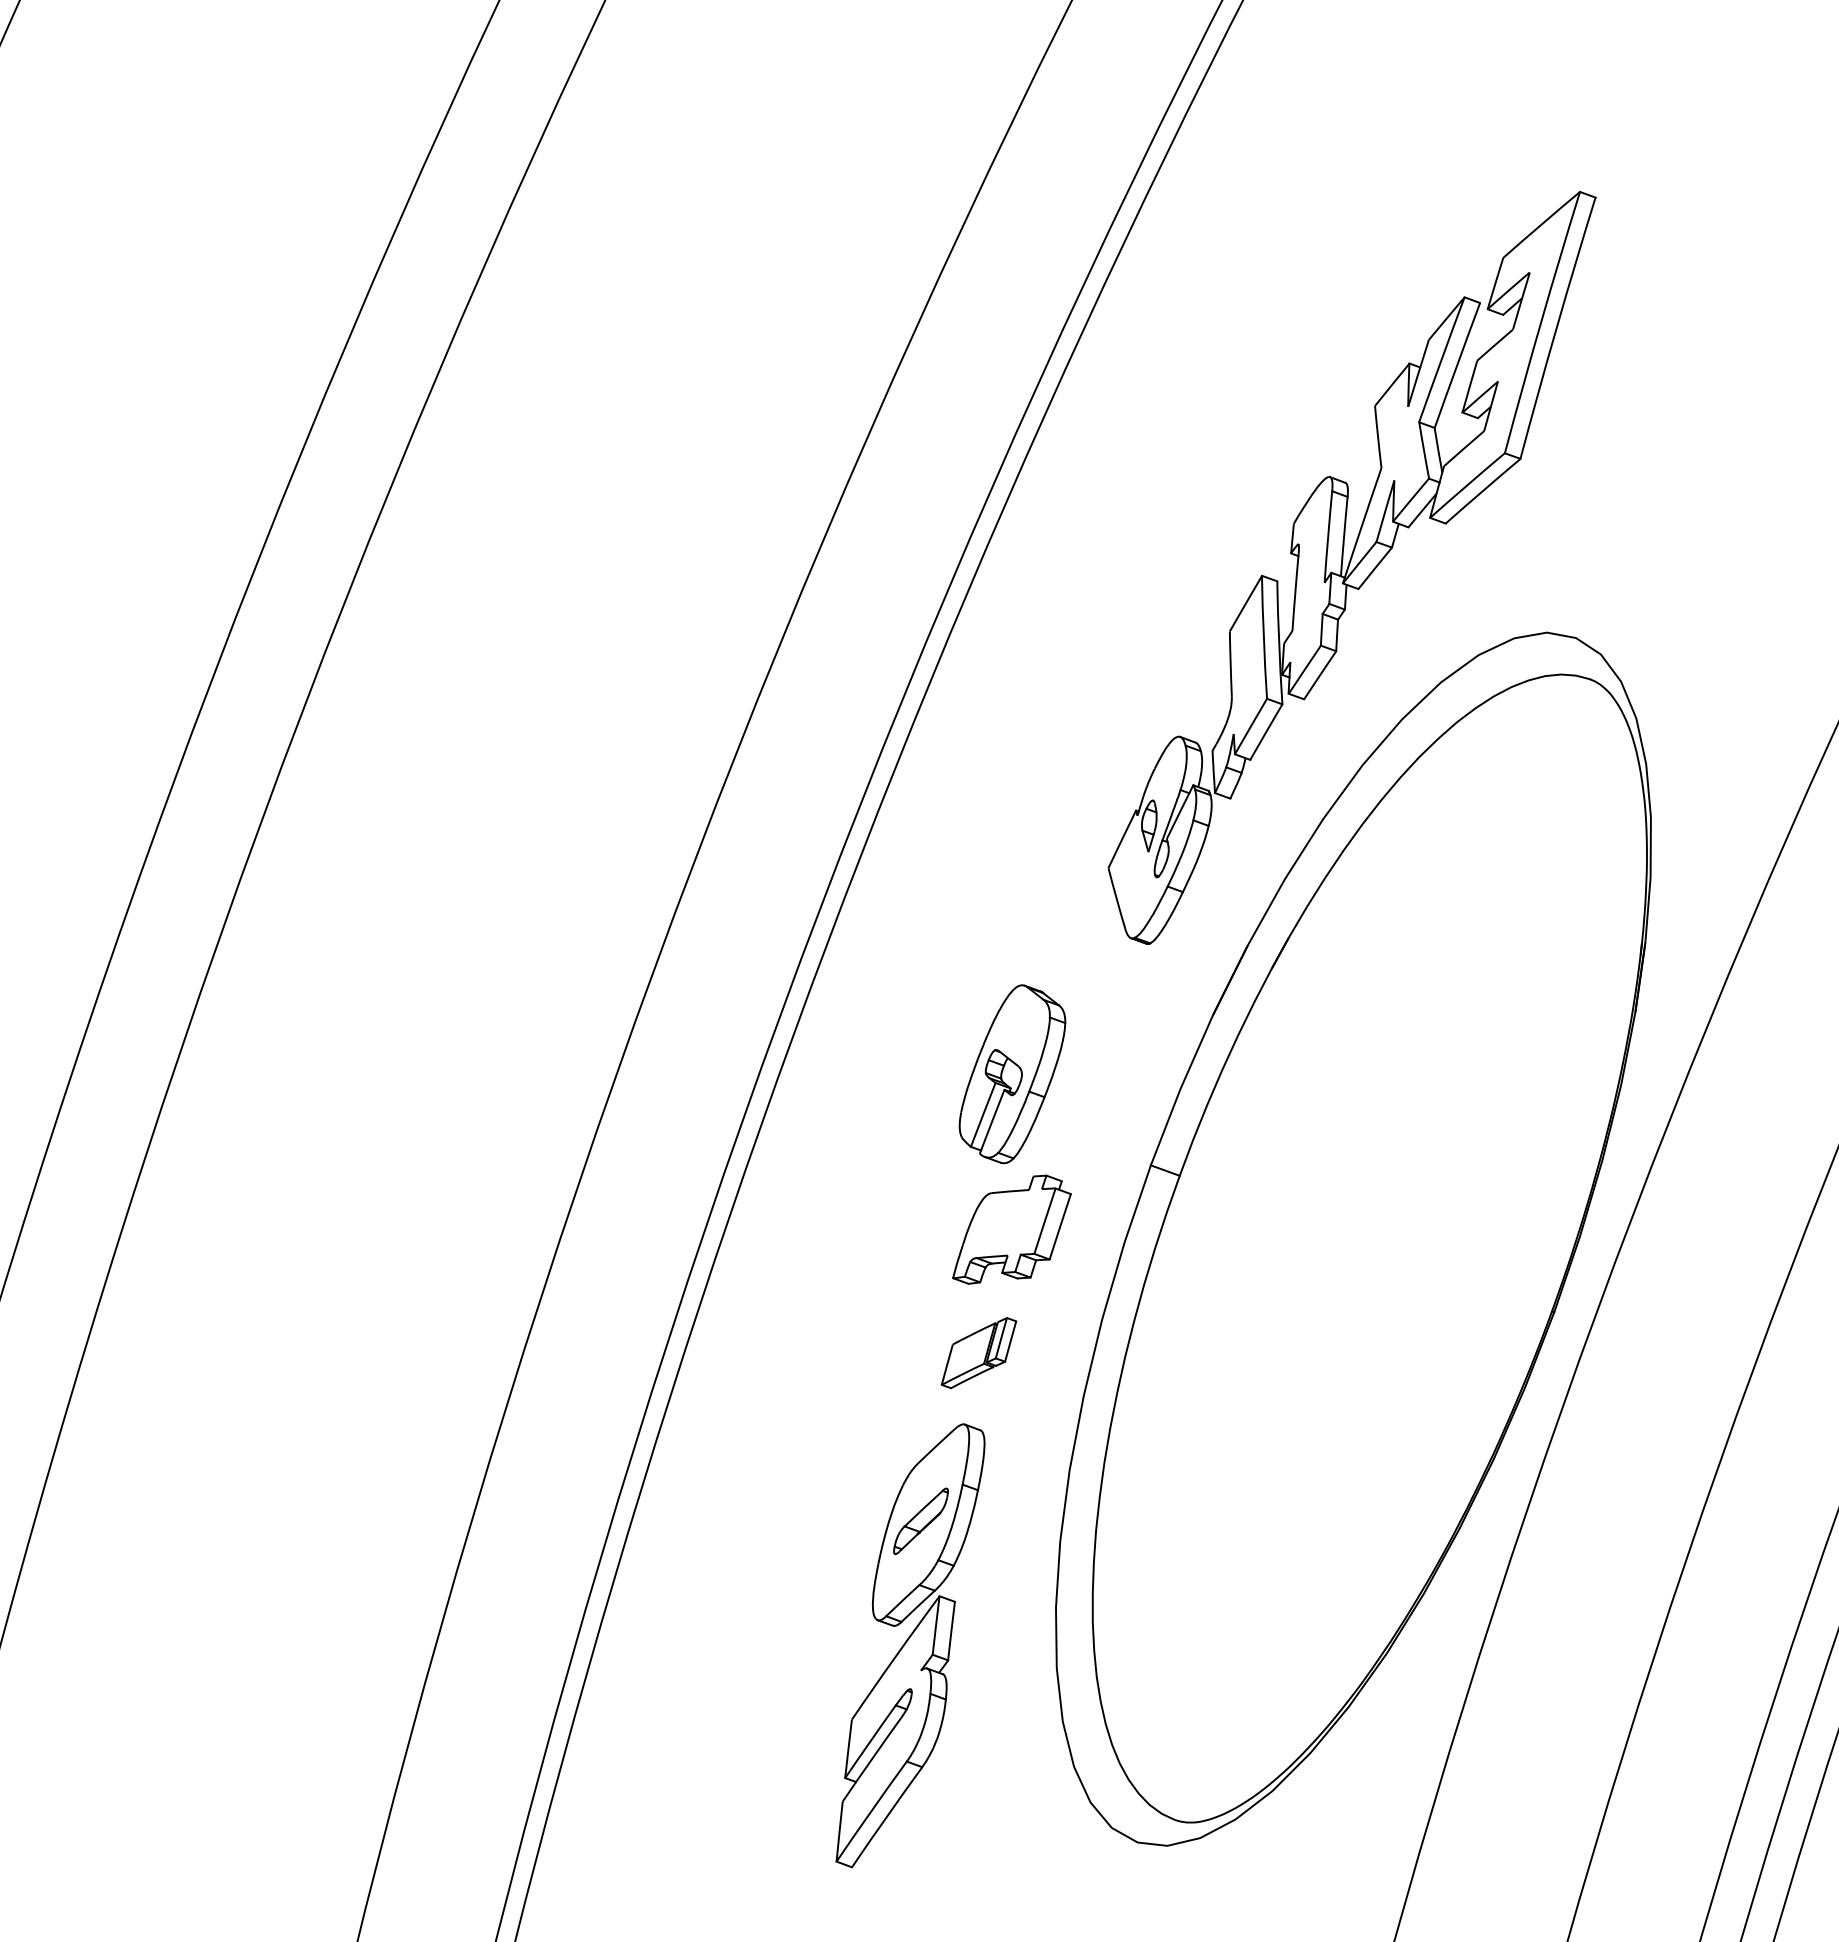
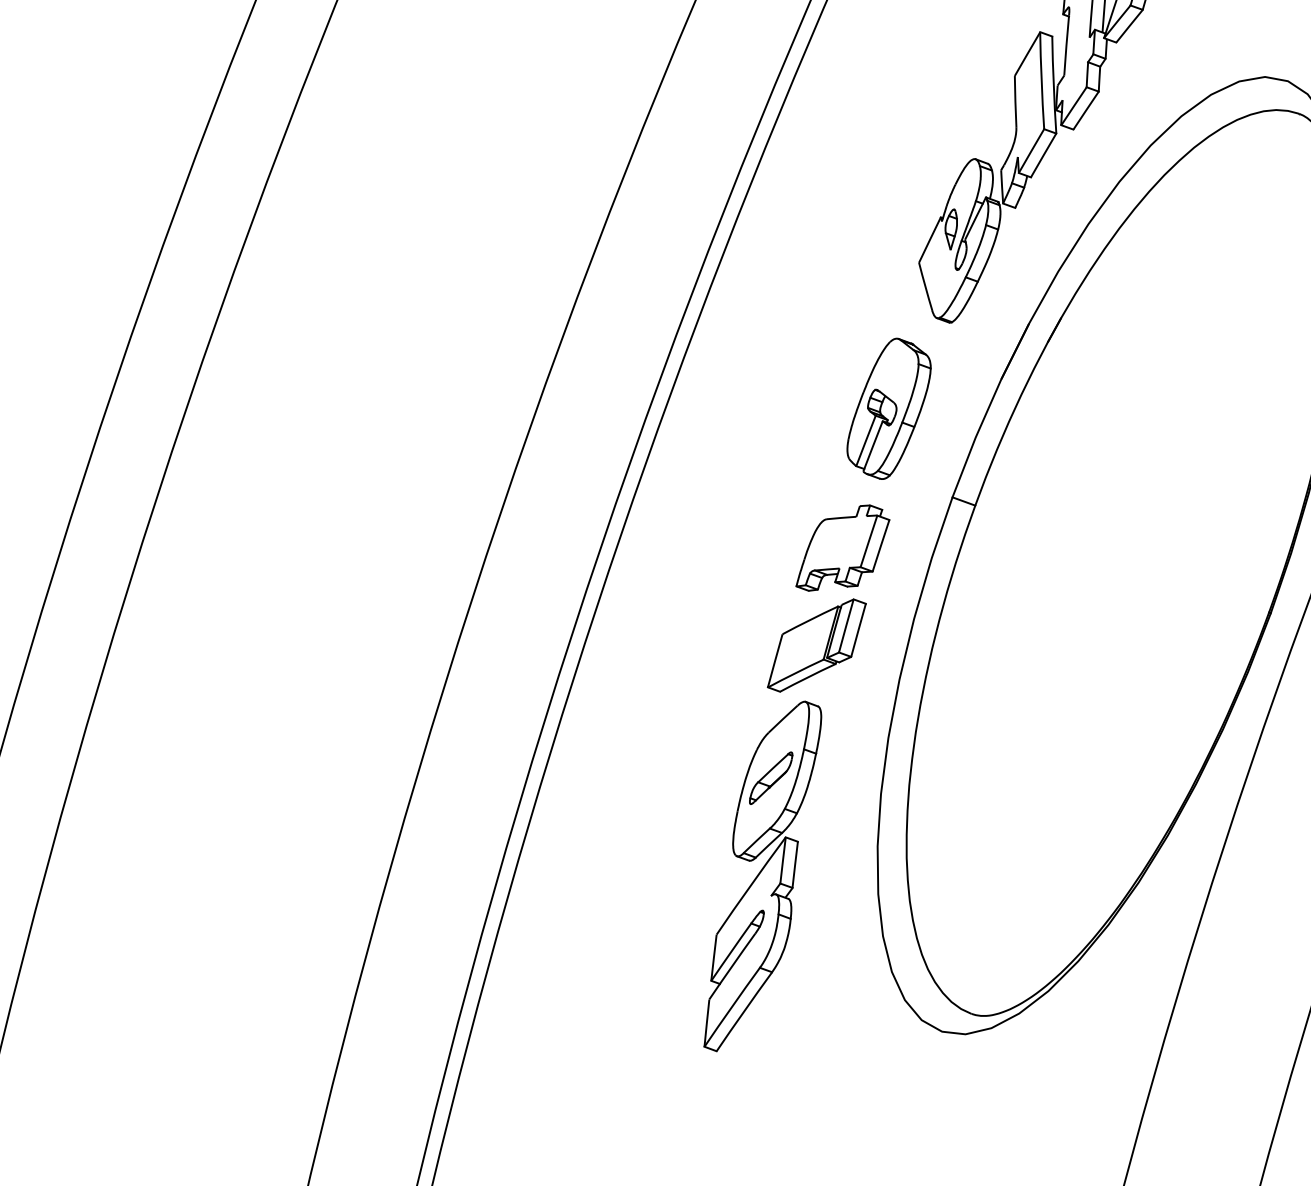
part: (1012, 1074) -> (889, 409), moved
part: (978, 1352) -> (816, 645), size x1.67

